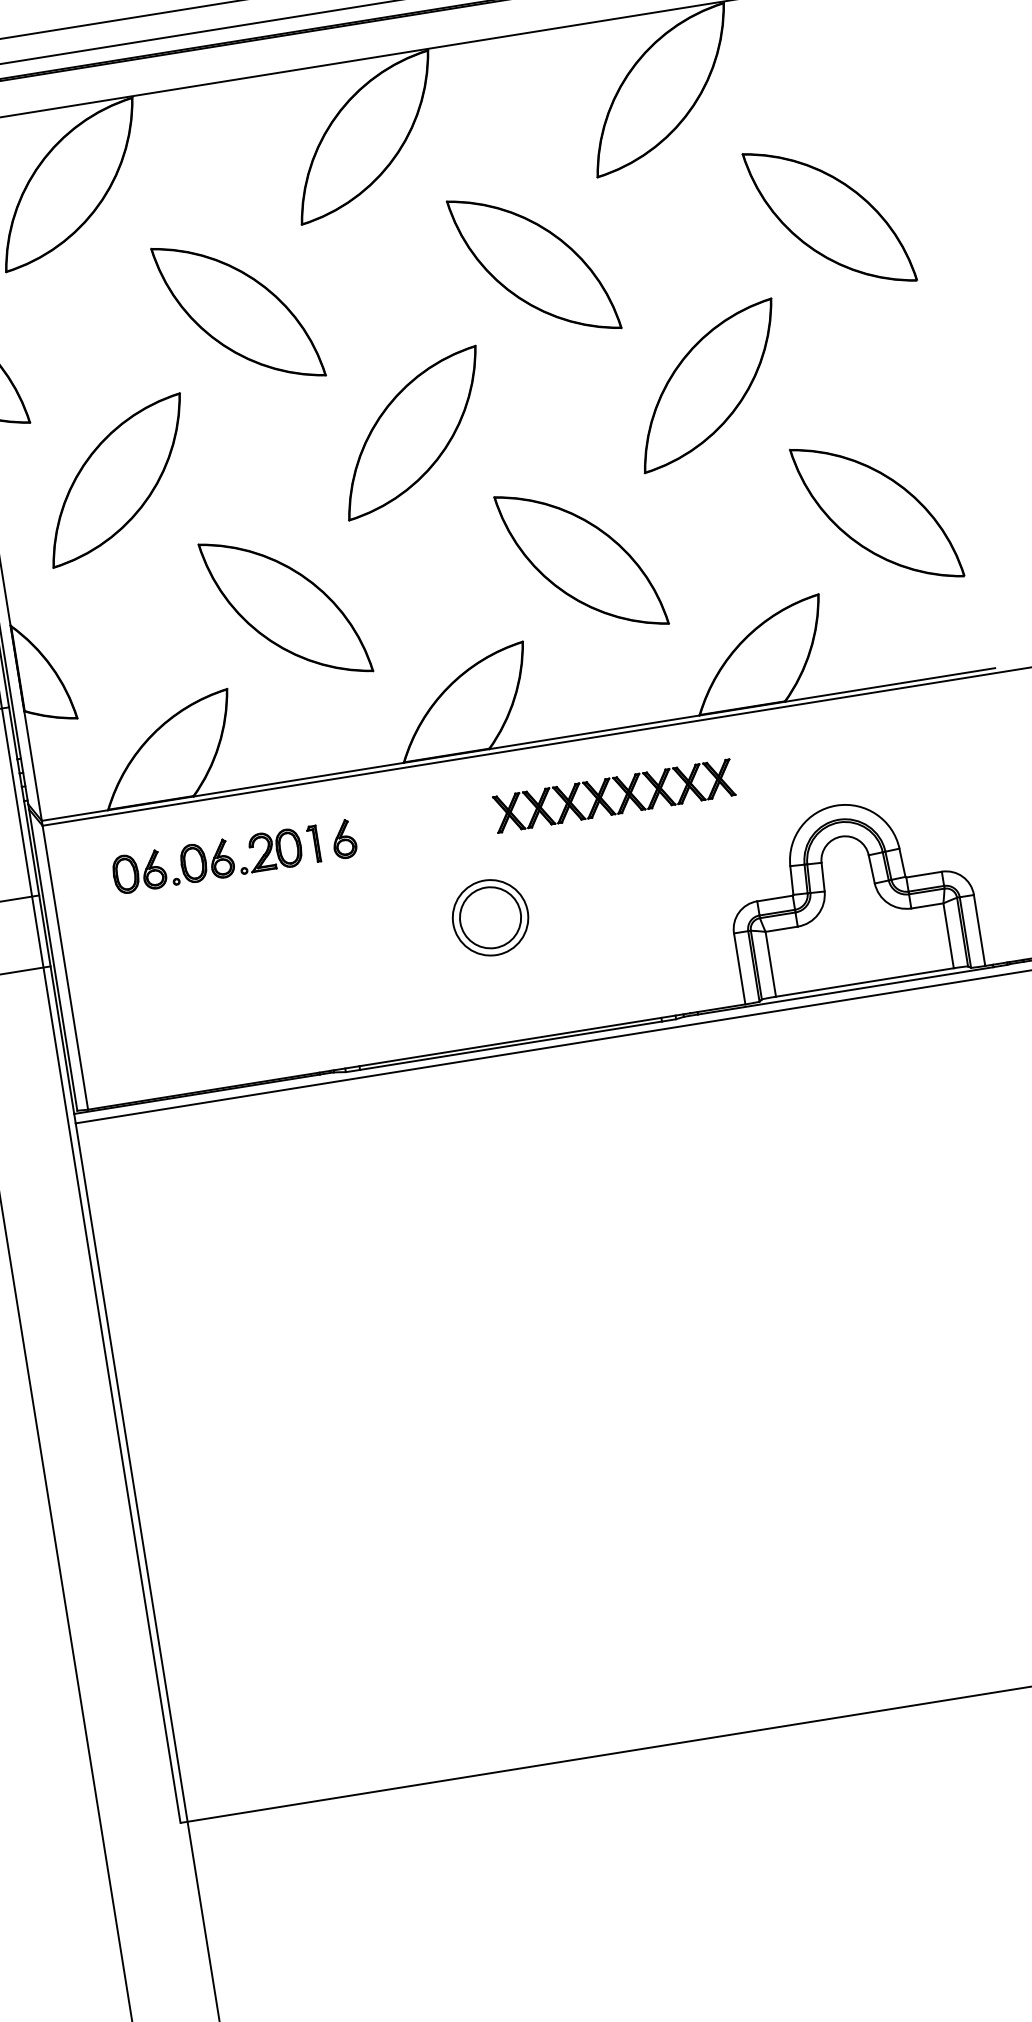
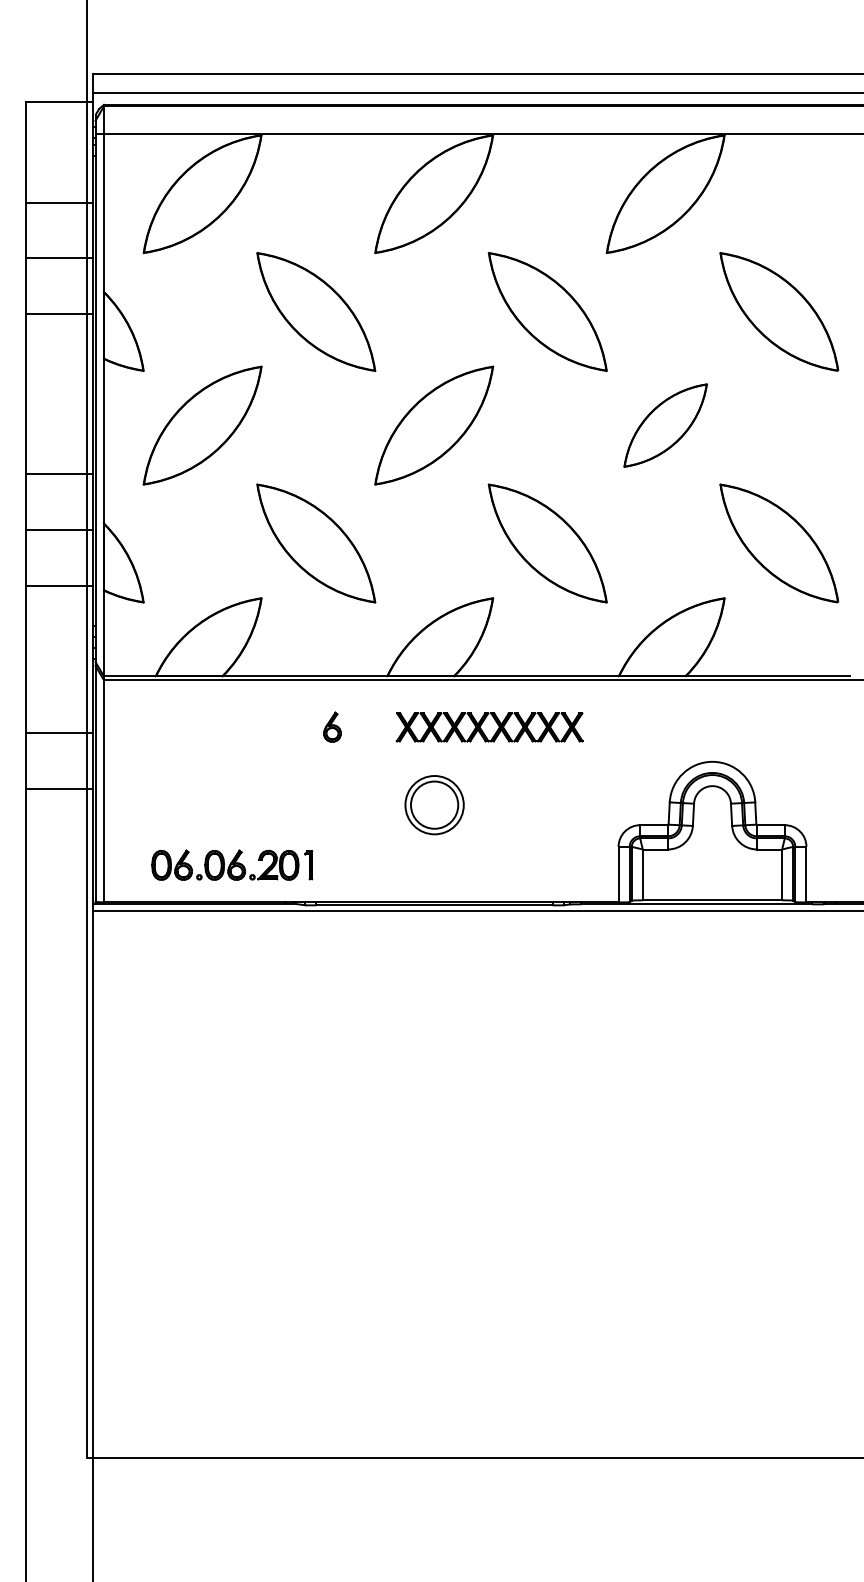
part: (707, 385) -> (665, 425), size x0.7
part: (613, 796) -> (489, 727), moved
part: (216, 858) -> (232, 864), moved

